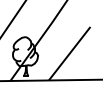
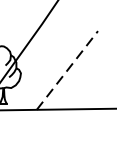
line: (69, 53) -> (67, 70), solid -> dashed

